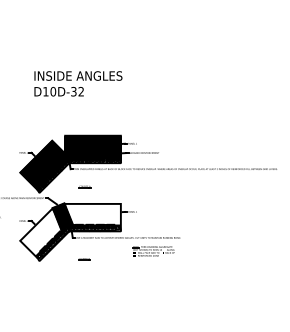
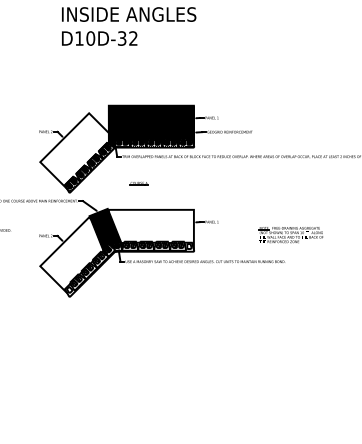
hatch: (44, 165) -> (77, 151), removed
part: (153, 251) -> (291, 235), moved
line: (84, 259) -> (138, 294), removed

